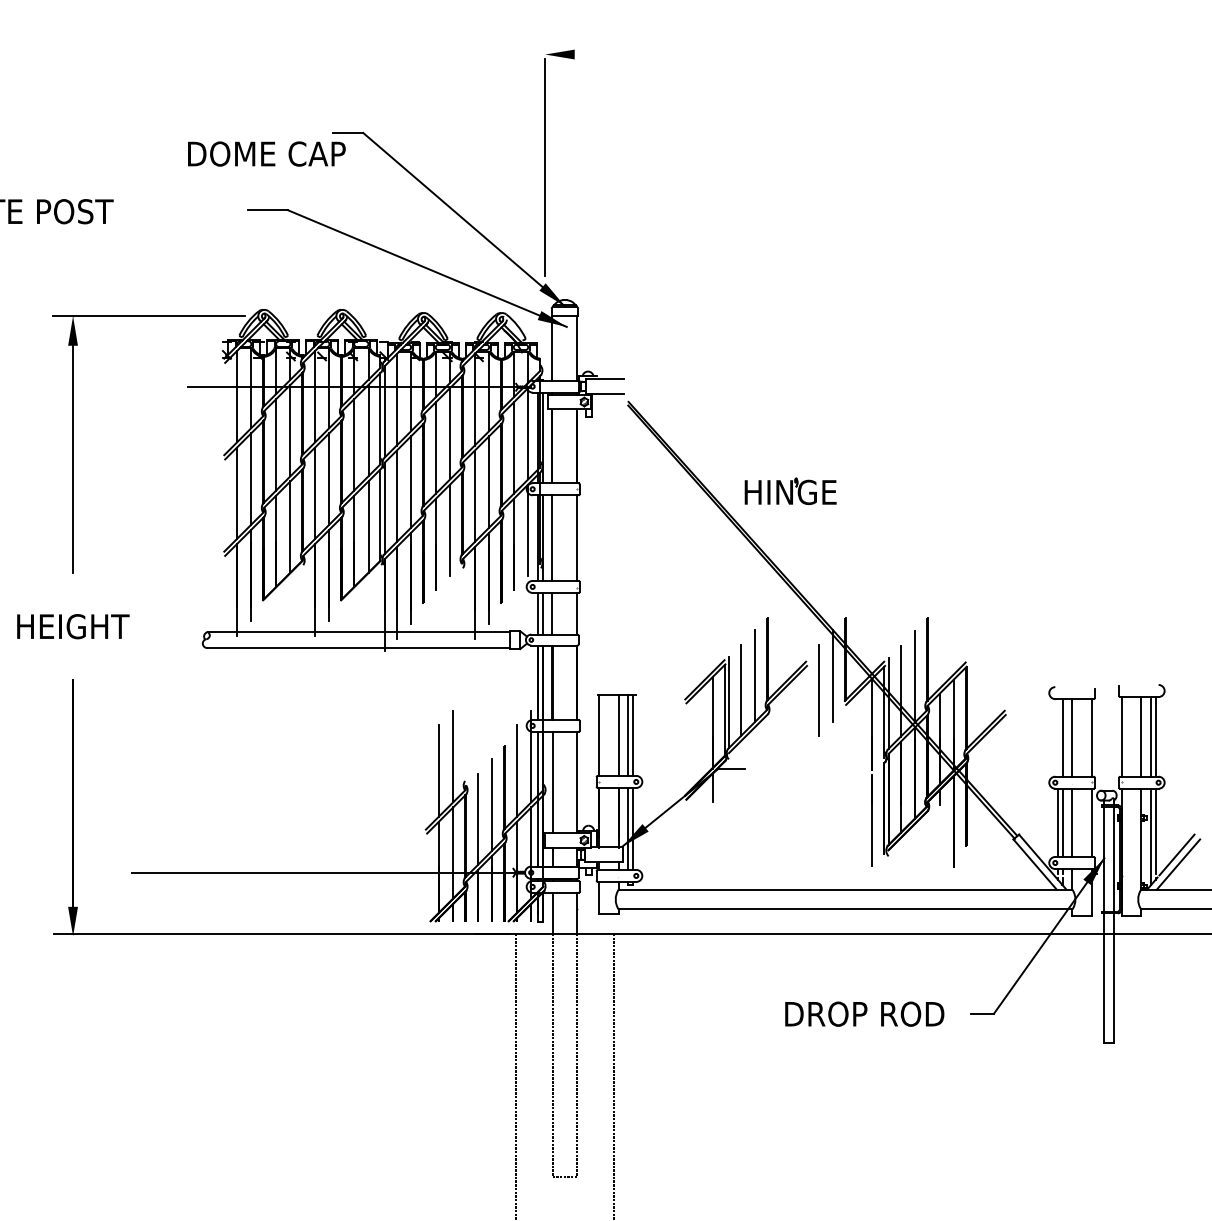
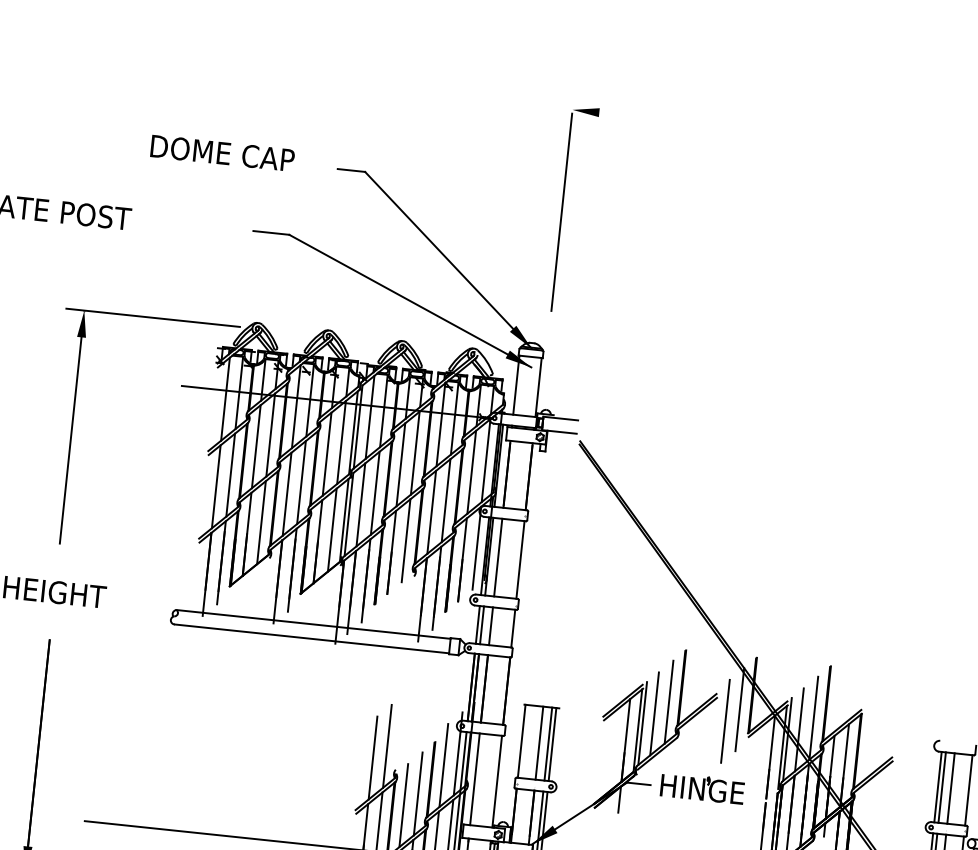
text: (266, 153) -> (222, 152), moved
part: (545, 162) -> (562, 207), moved
part: (790, 491) -> (702, 788), moved
line: (1058, 737) -> (938, 786), added

